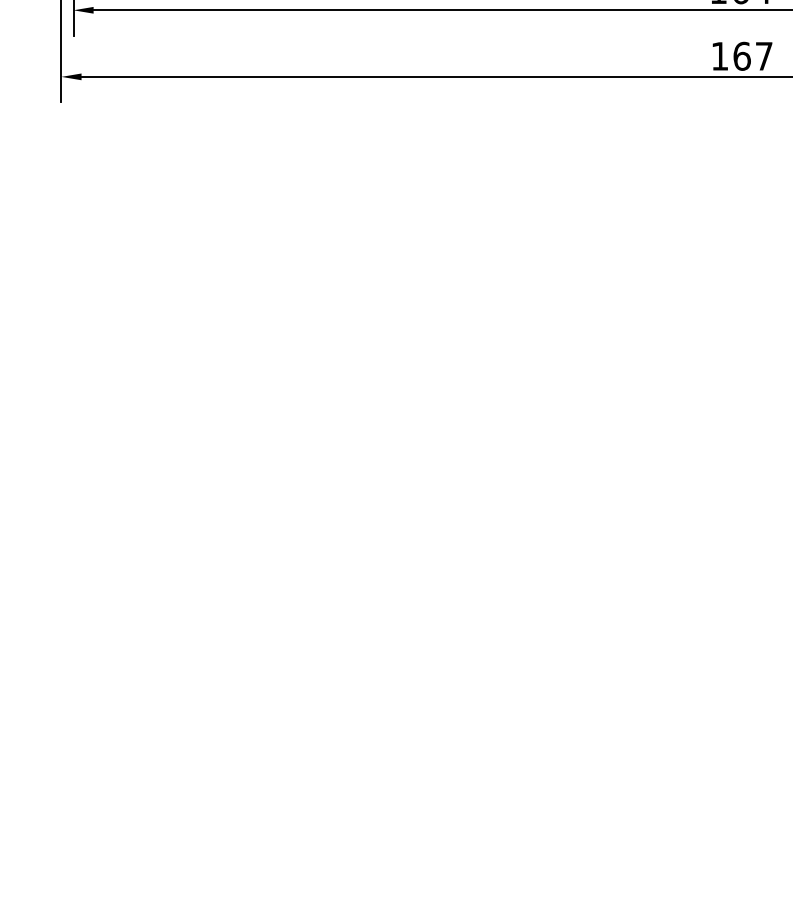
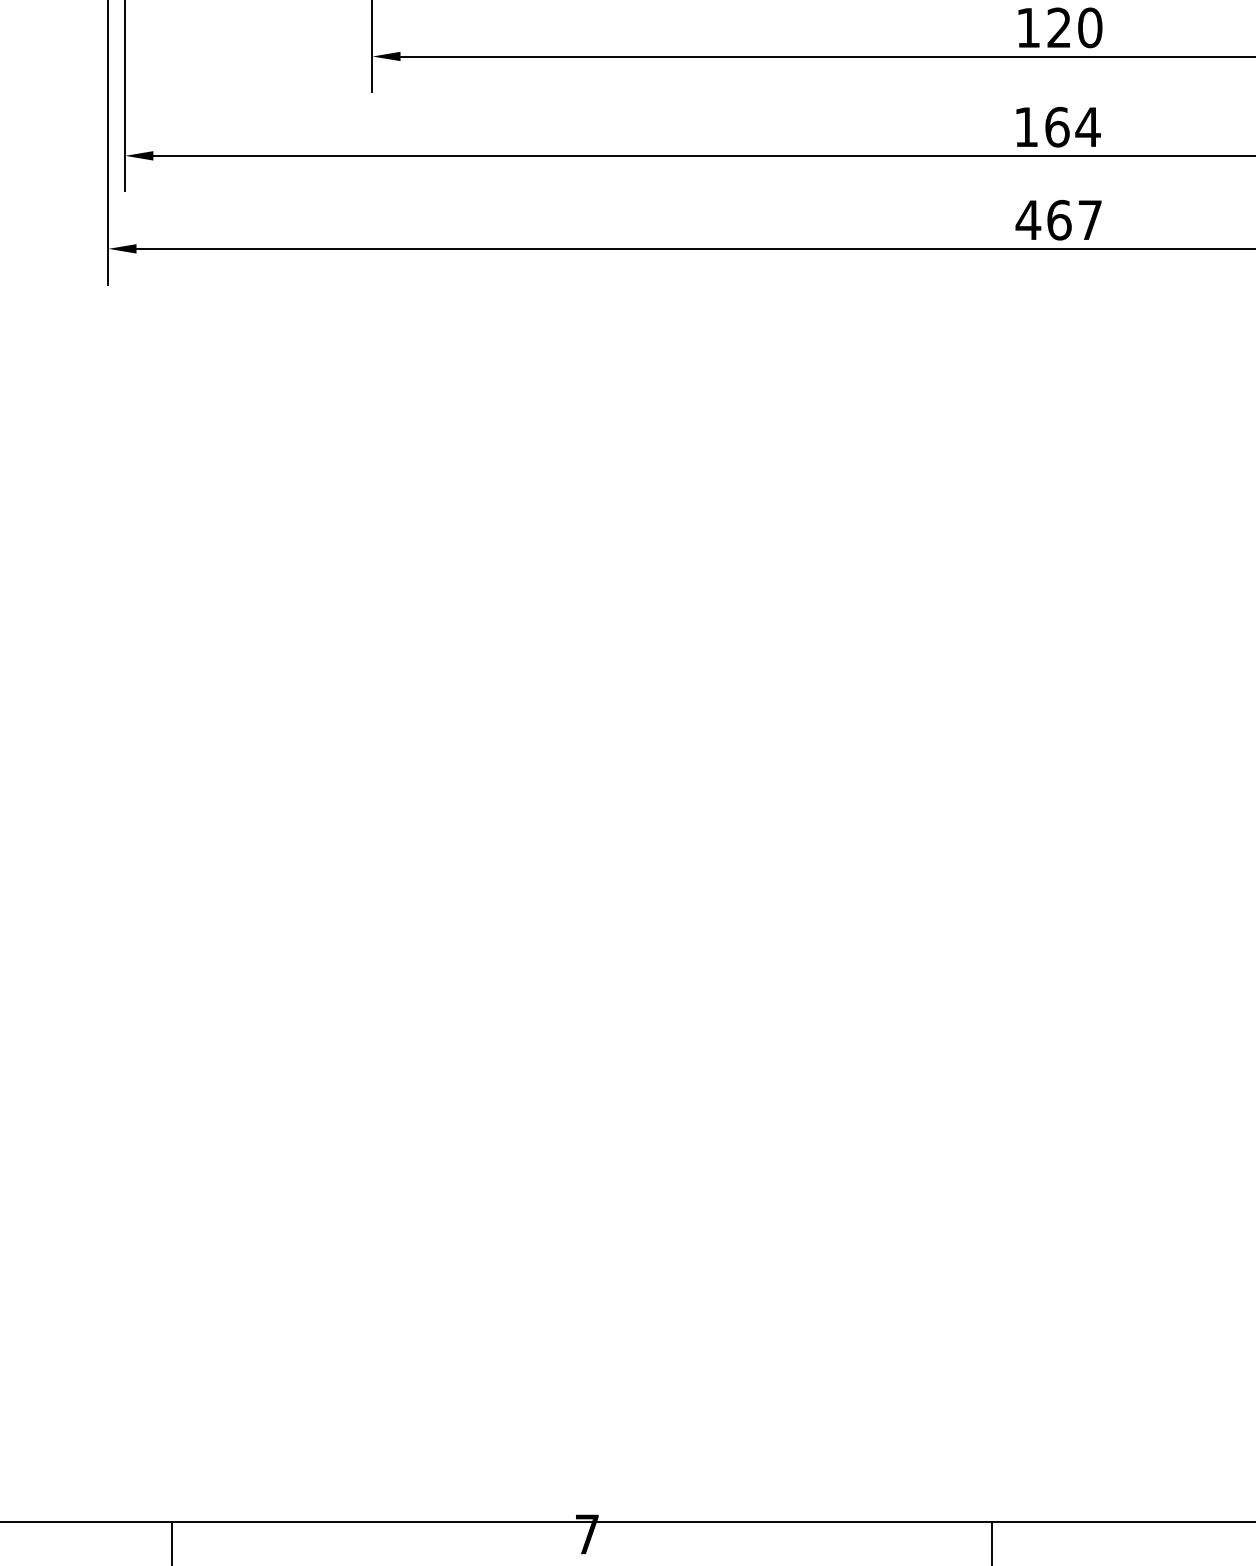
text: (720, 55) -> (1028, 219), 167 -> 467

